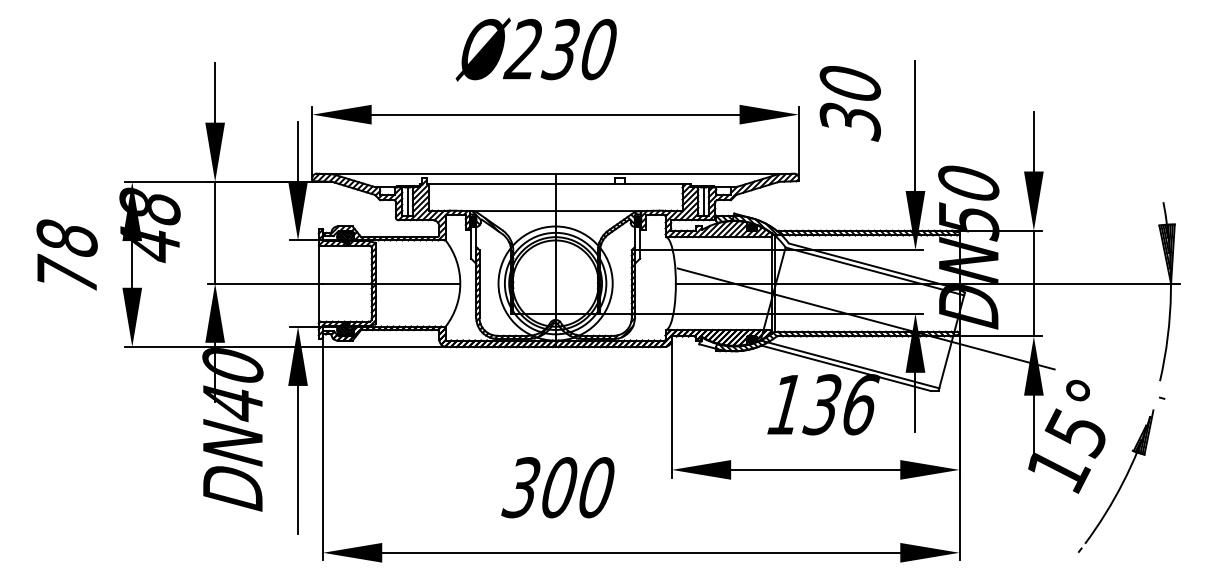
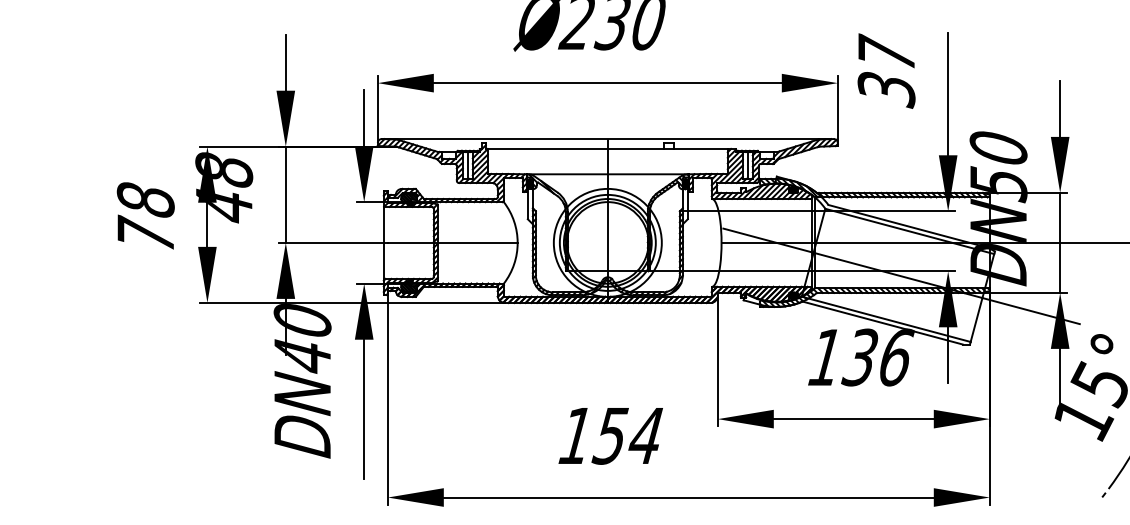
text: (849, 81) -> (885, 51), 30 -> 37
text: (557, 487) -> (609, 435), 300 -> 154

